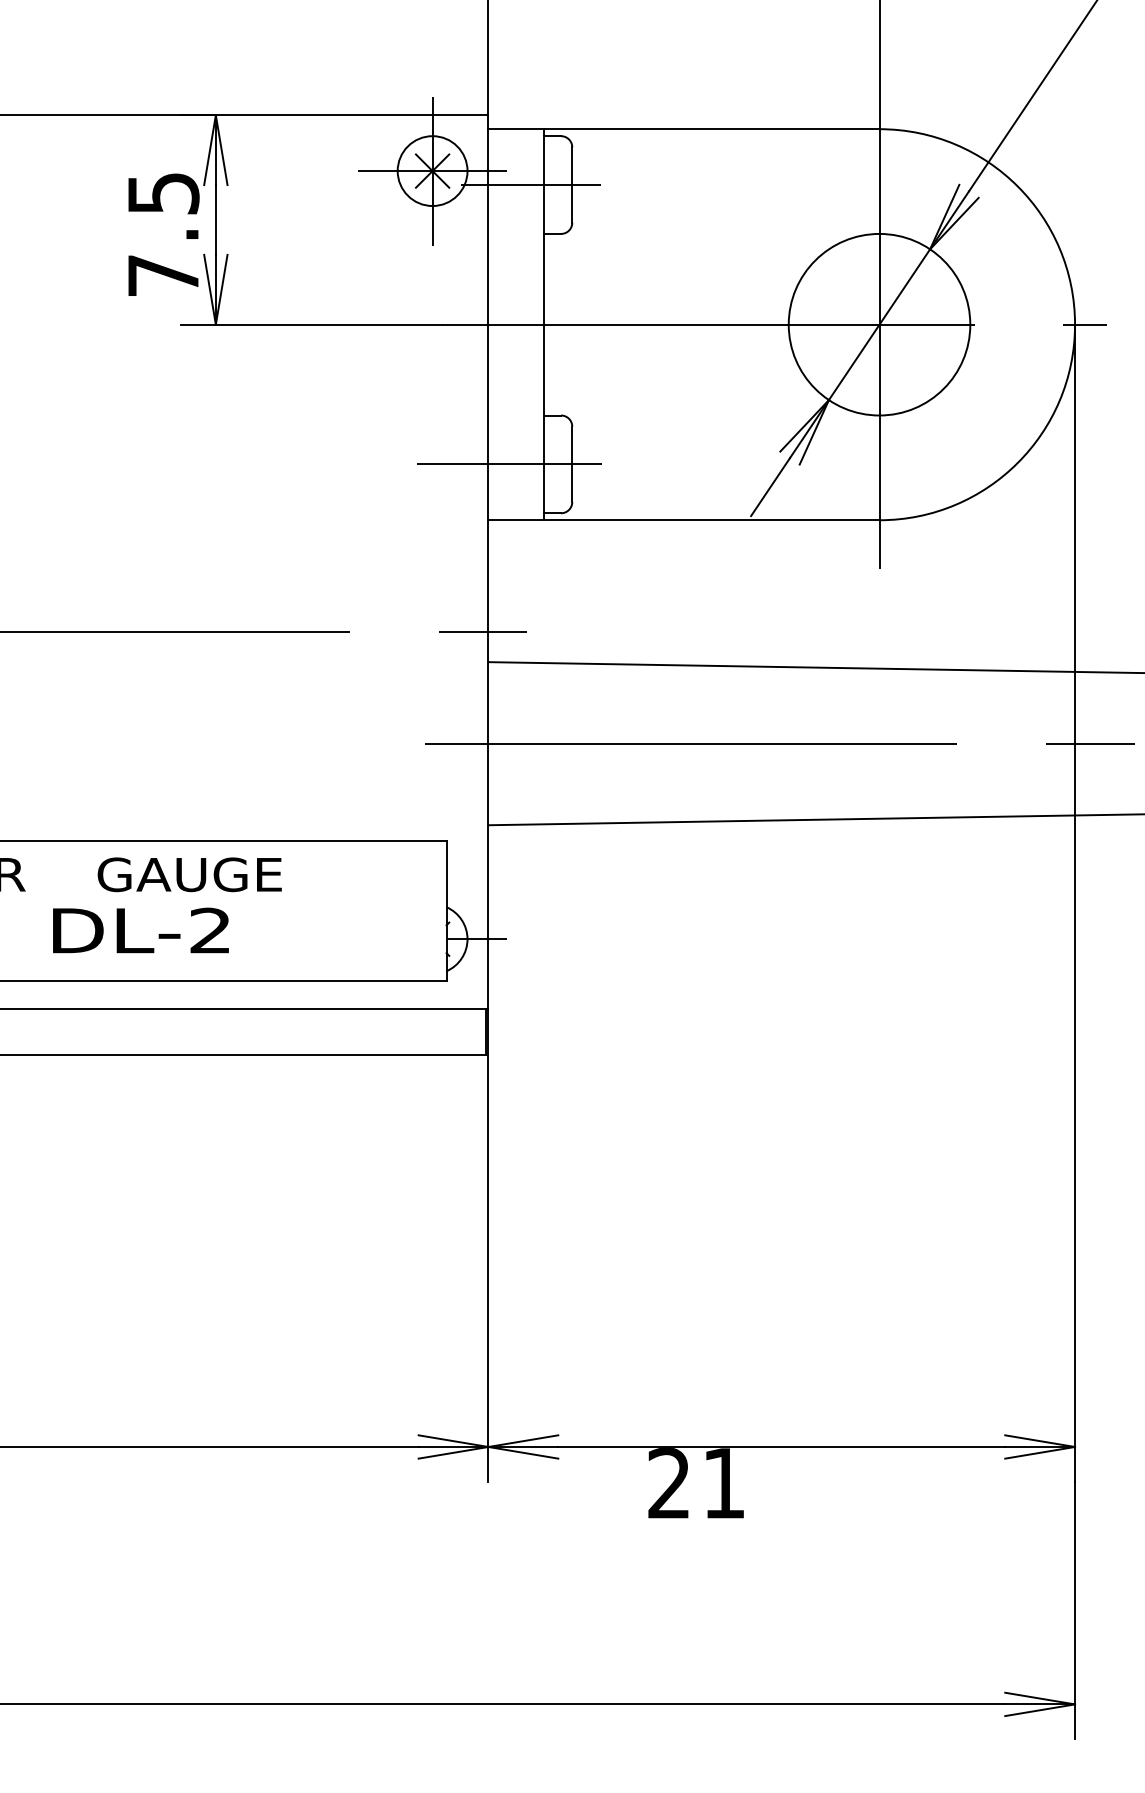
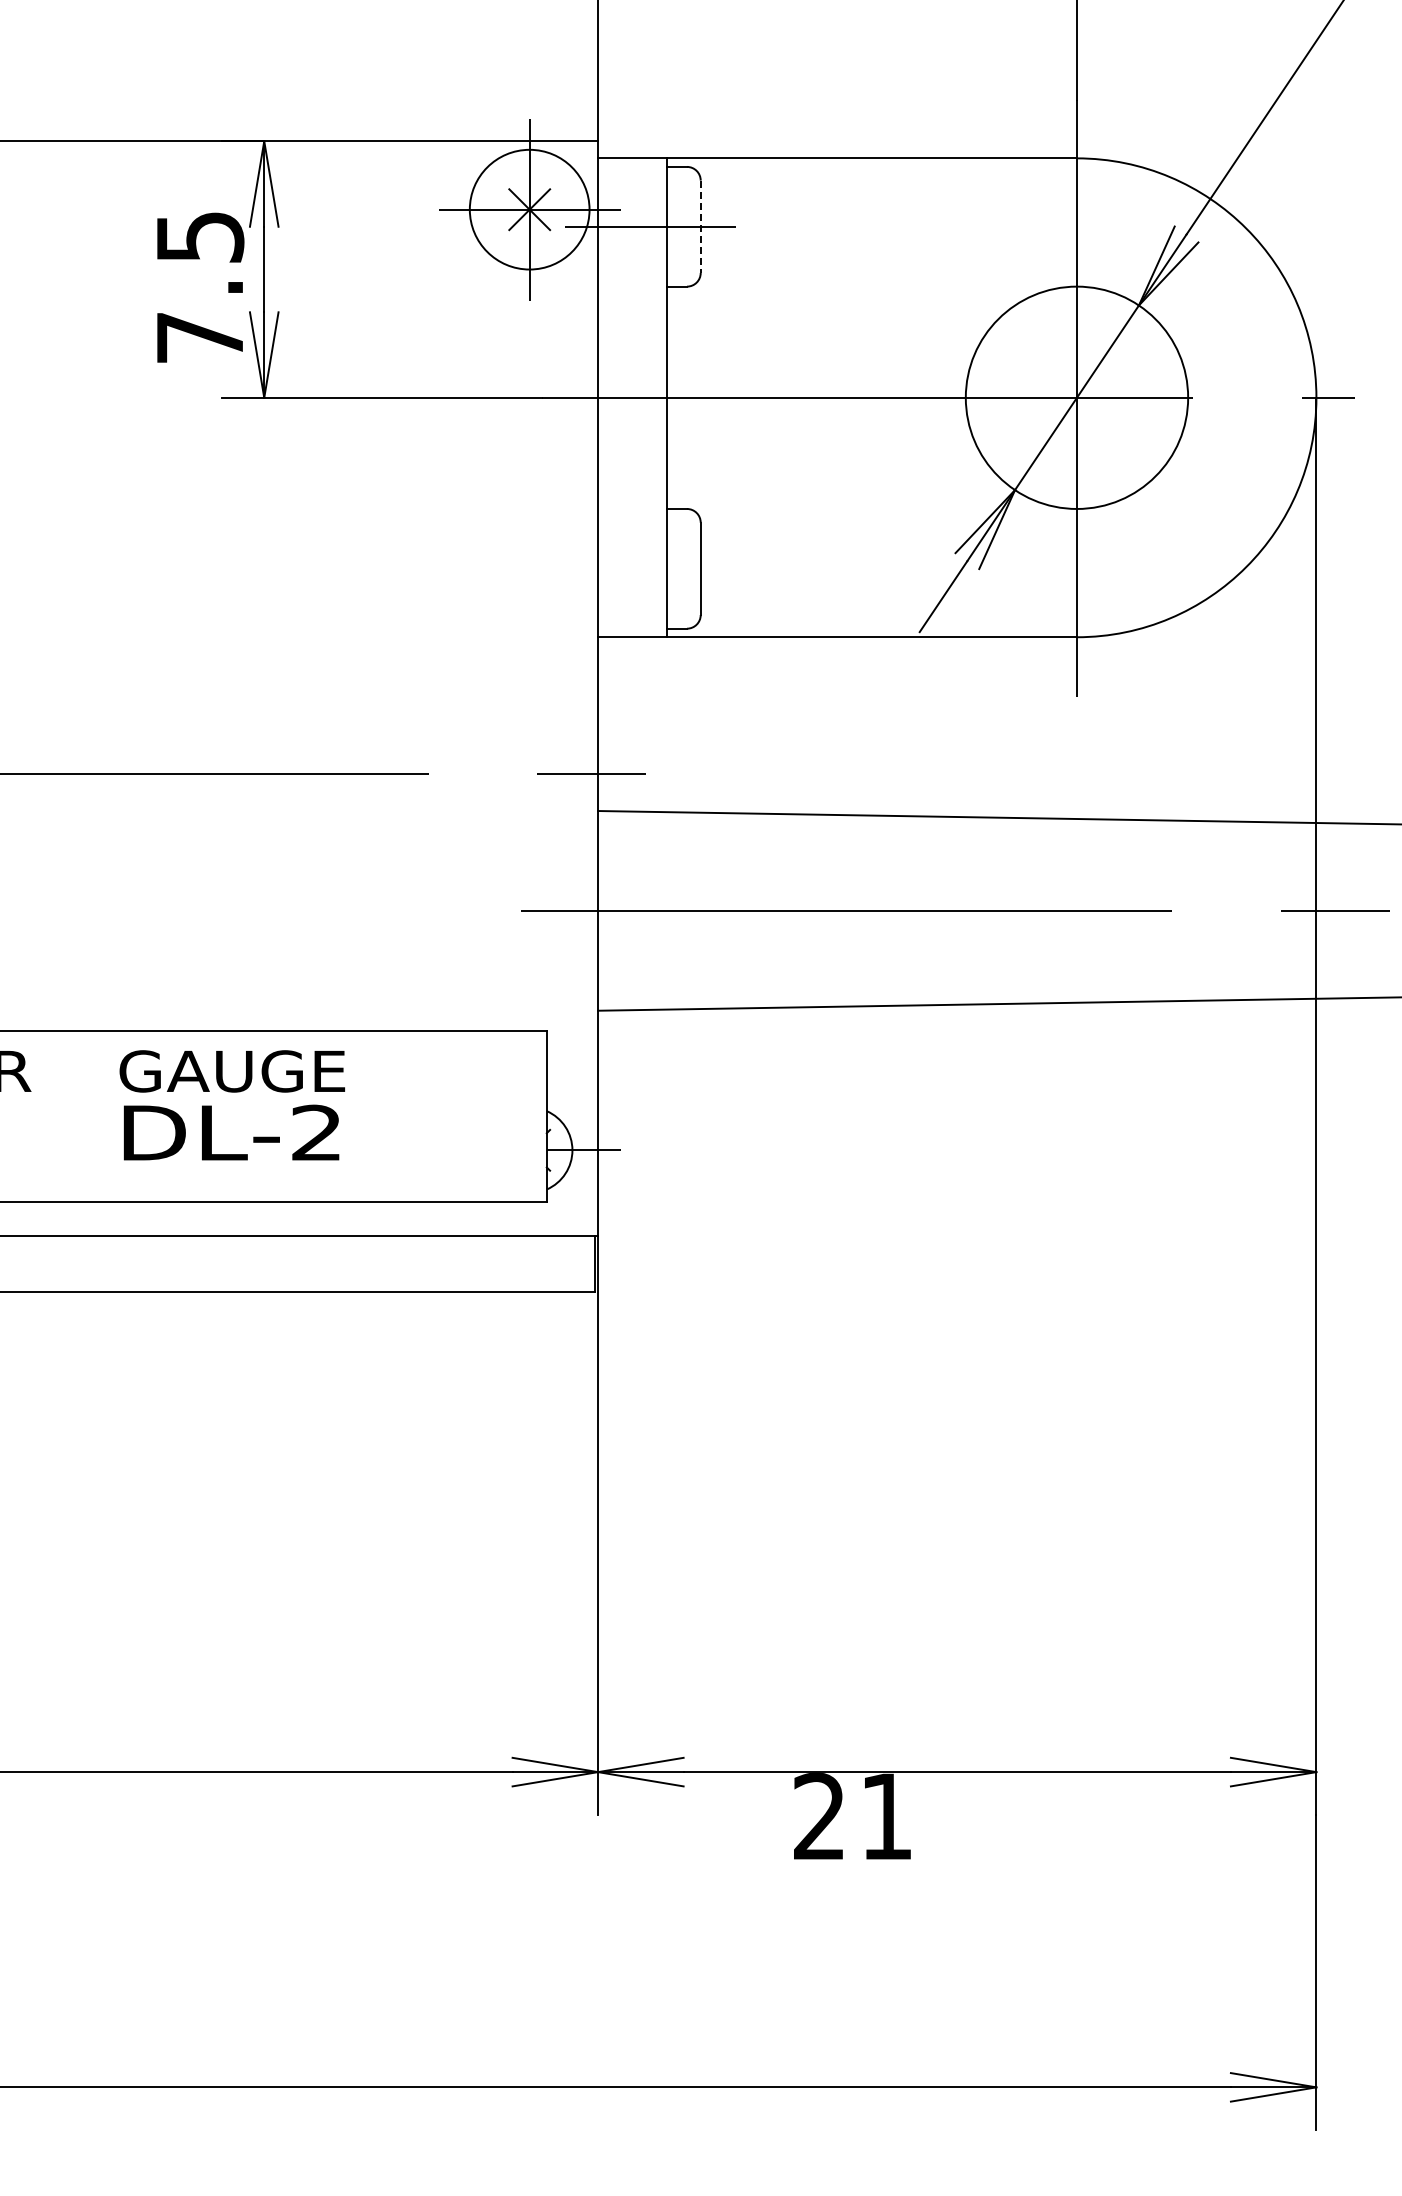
circle: (432, 170) -> (529, 209), size x1.4
line: (572, 185) -> (700, 227), solid -> dashed
line: (509, 464) -> (623, 568), removed
text: (140, 930) -> (231, 1132), moved

